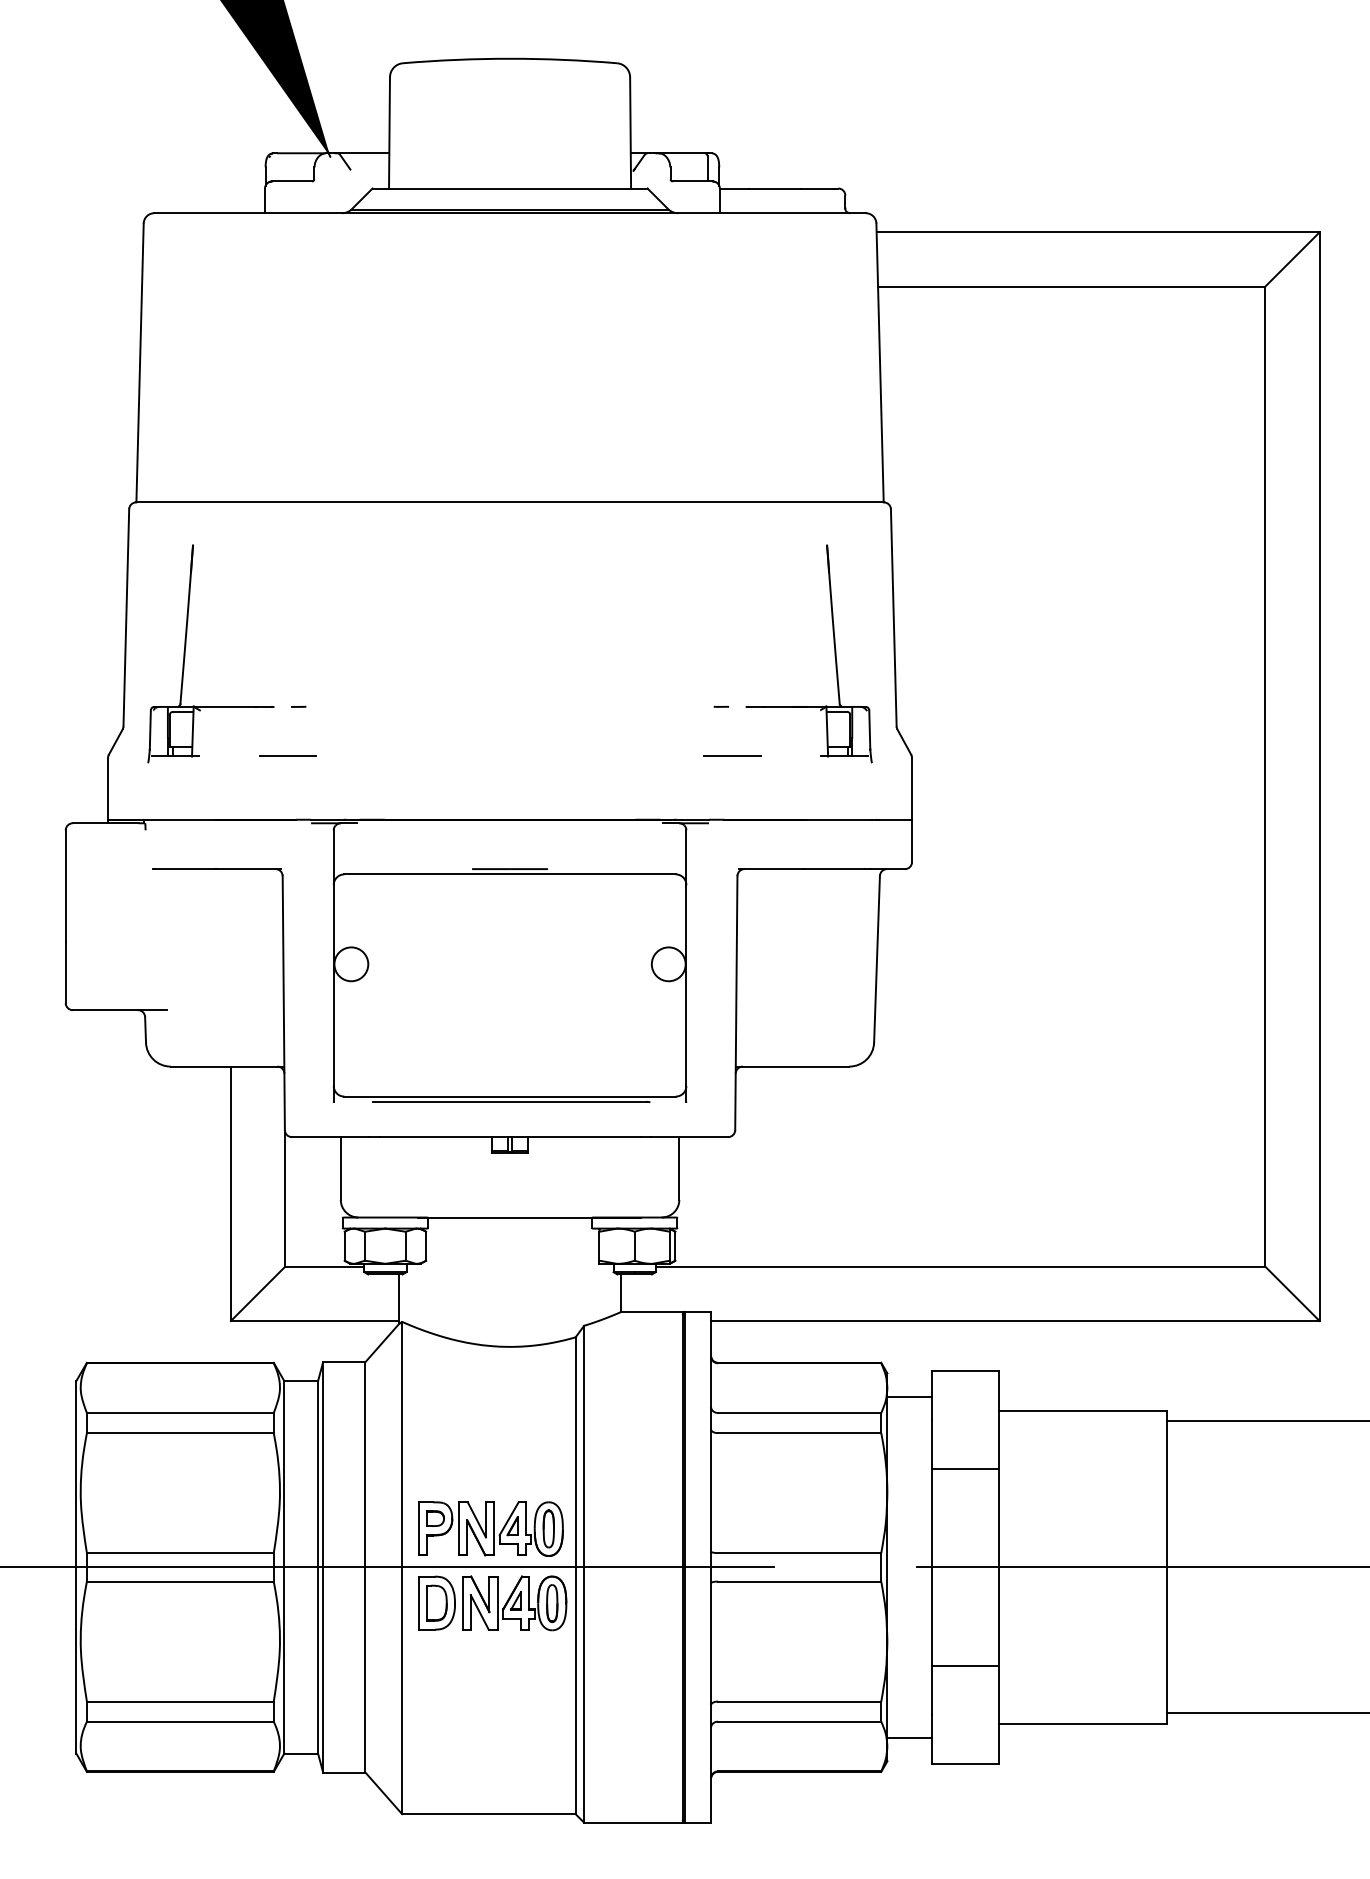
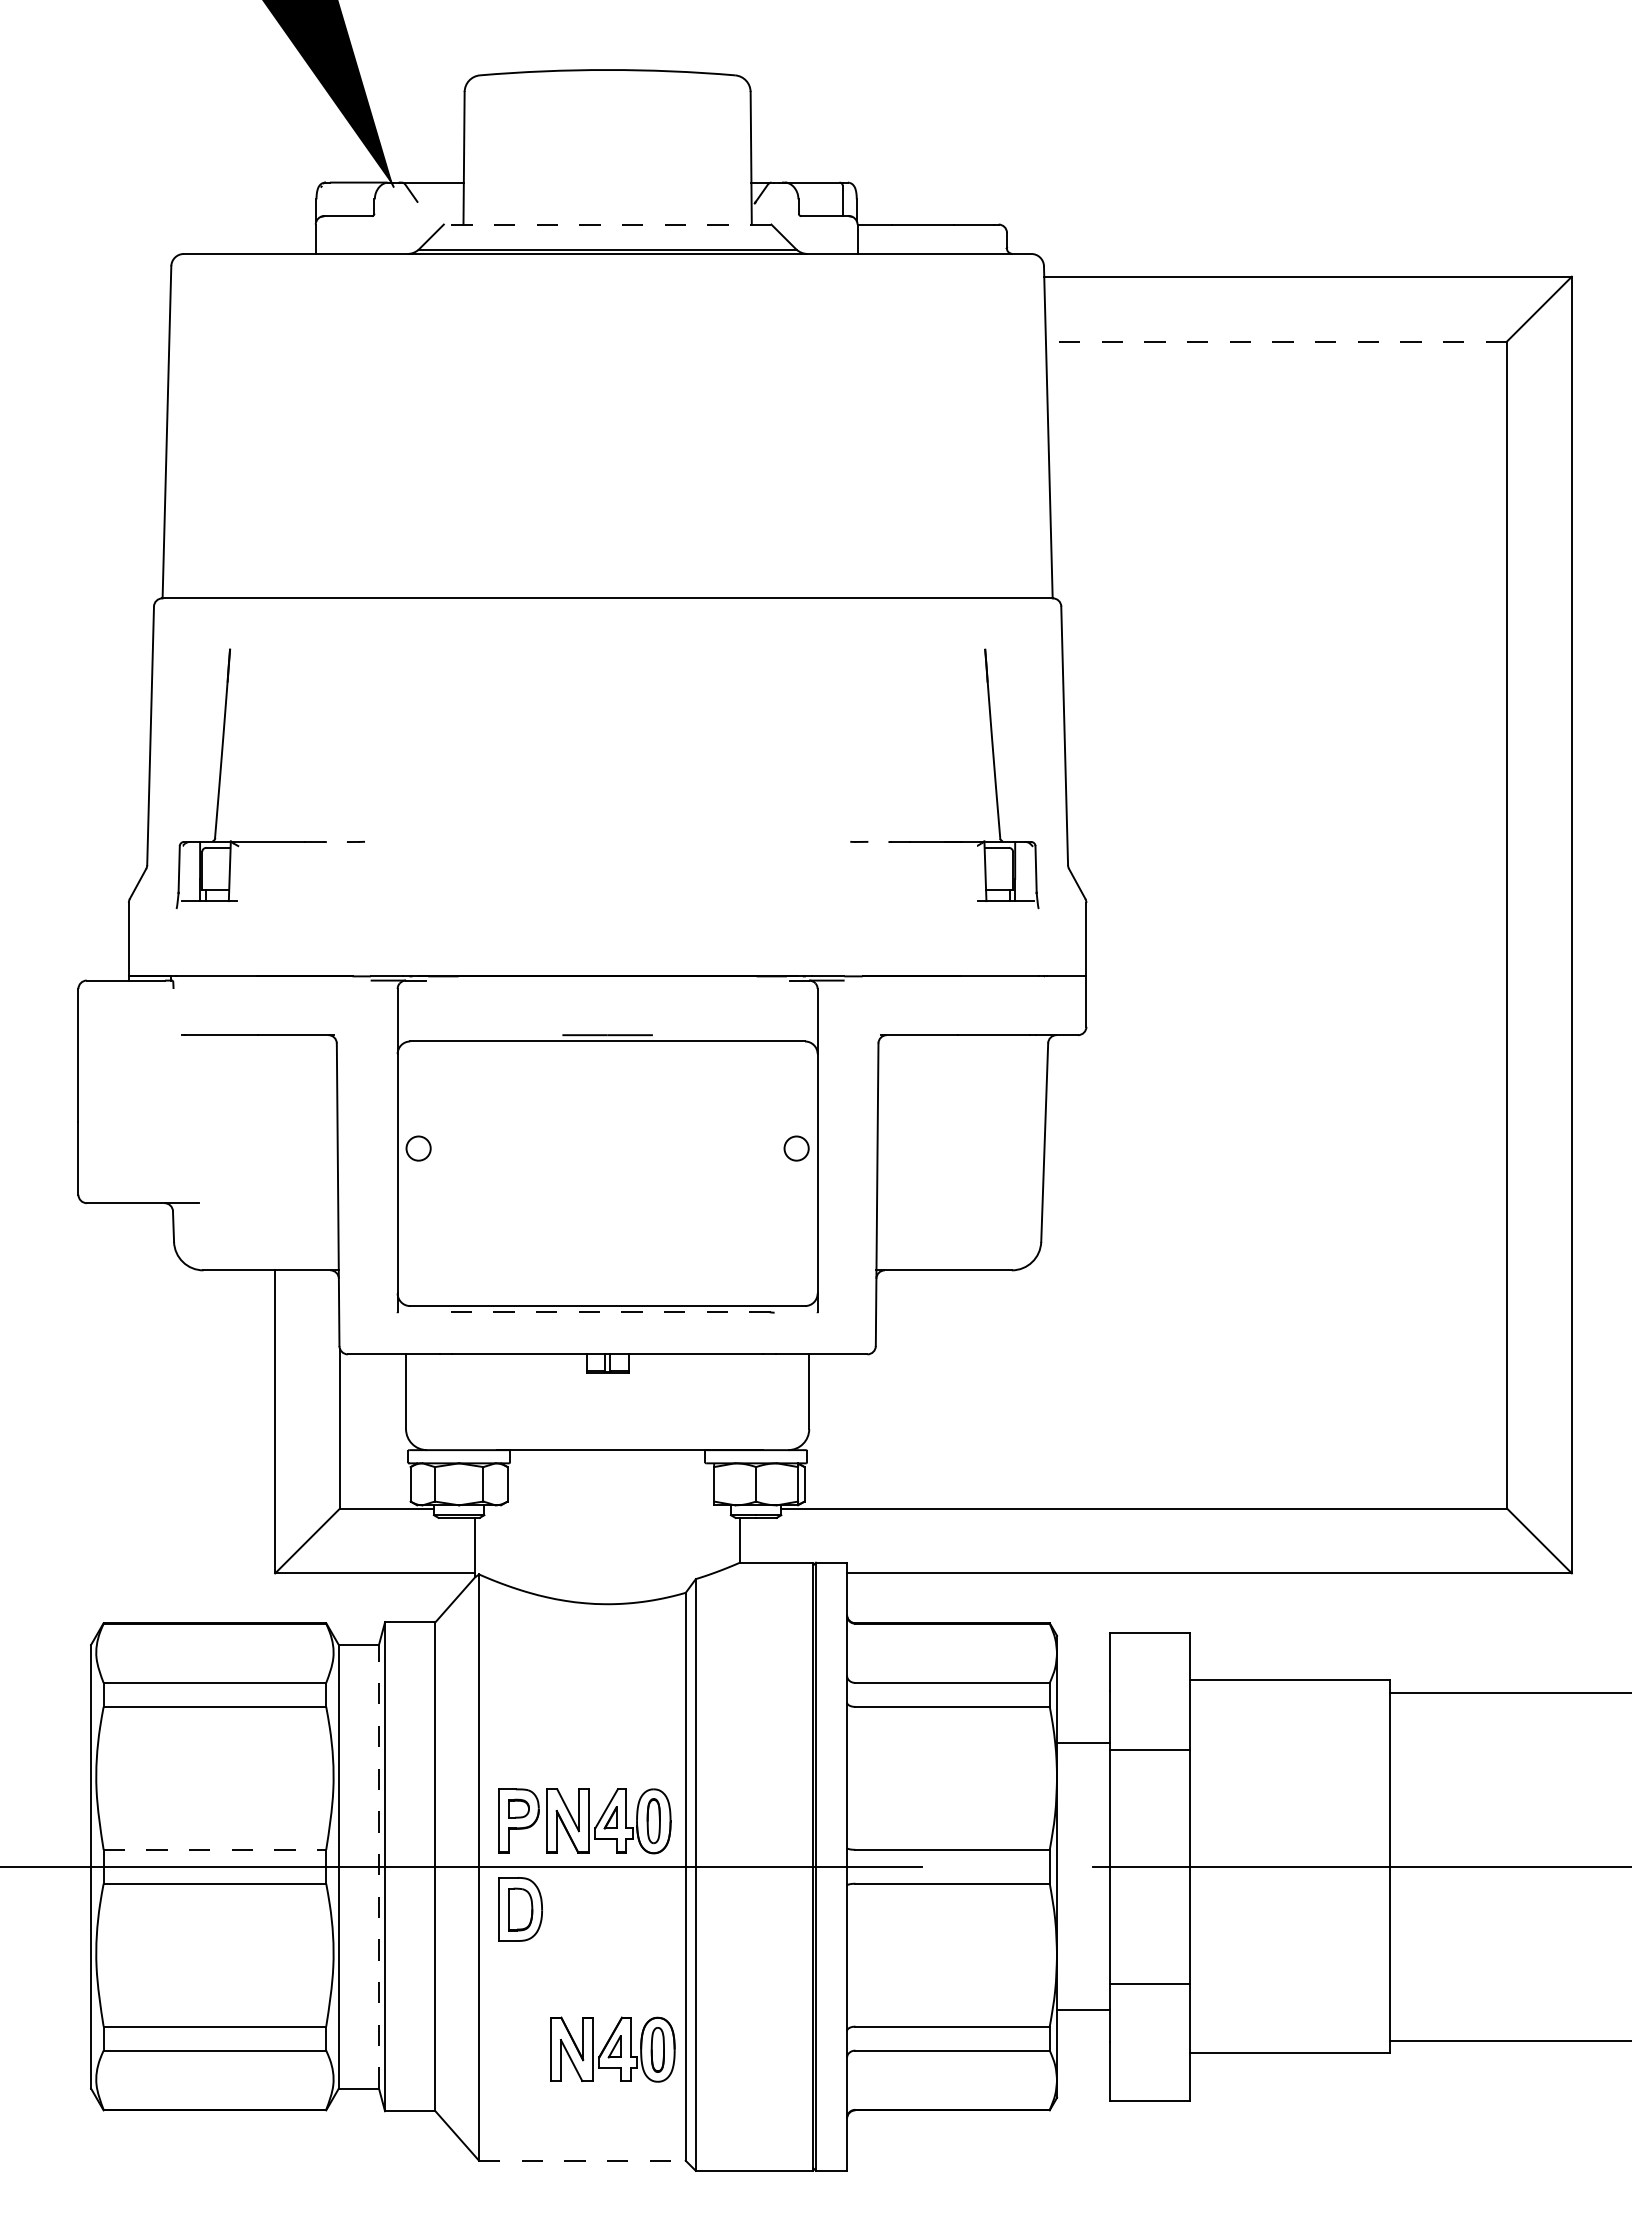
line: (509, 188) -> (607, 224), solid -> dashed
line: (1071, 286) -> (1276, 341), solid -> dashed
line: (287, 756) -> (342, 900), removed
line: (731, 756) -> (871, 900), removed
circle: (351, 964) -> (418, 1148), size x0.6
circle: (668, 964) -> (796, 1148), size x0.6
line: (509, 1101) -> (607, 1312), solid -> dashed
line: (909, 1397) -> (1083, 1743), moved
line: (180, 1552) -> (215, 1849), solid -> dashed
line: (317, 1567) -> (378, 1866), solid -> dashed
part: (514, 1603) -> (612, 2049), moved
line: (909, 1737) -> (1083, 2010), moved
line: (488, 1813) -> (582, 2160), solid -> dashed

